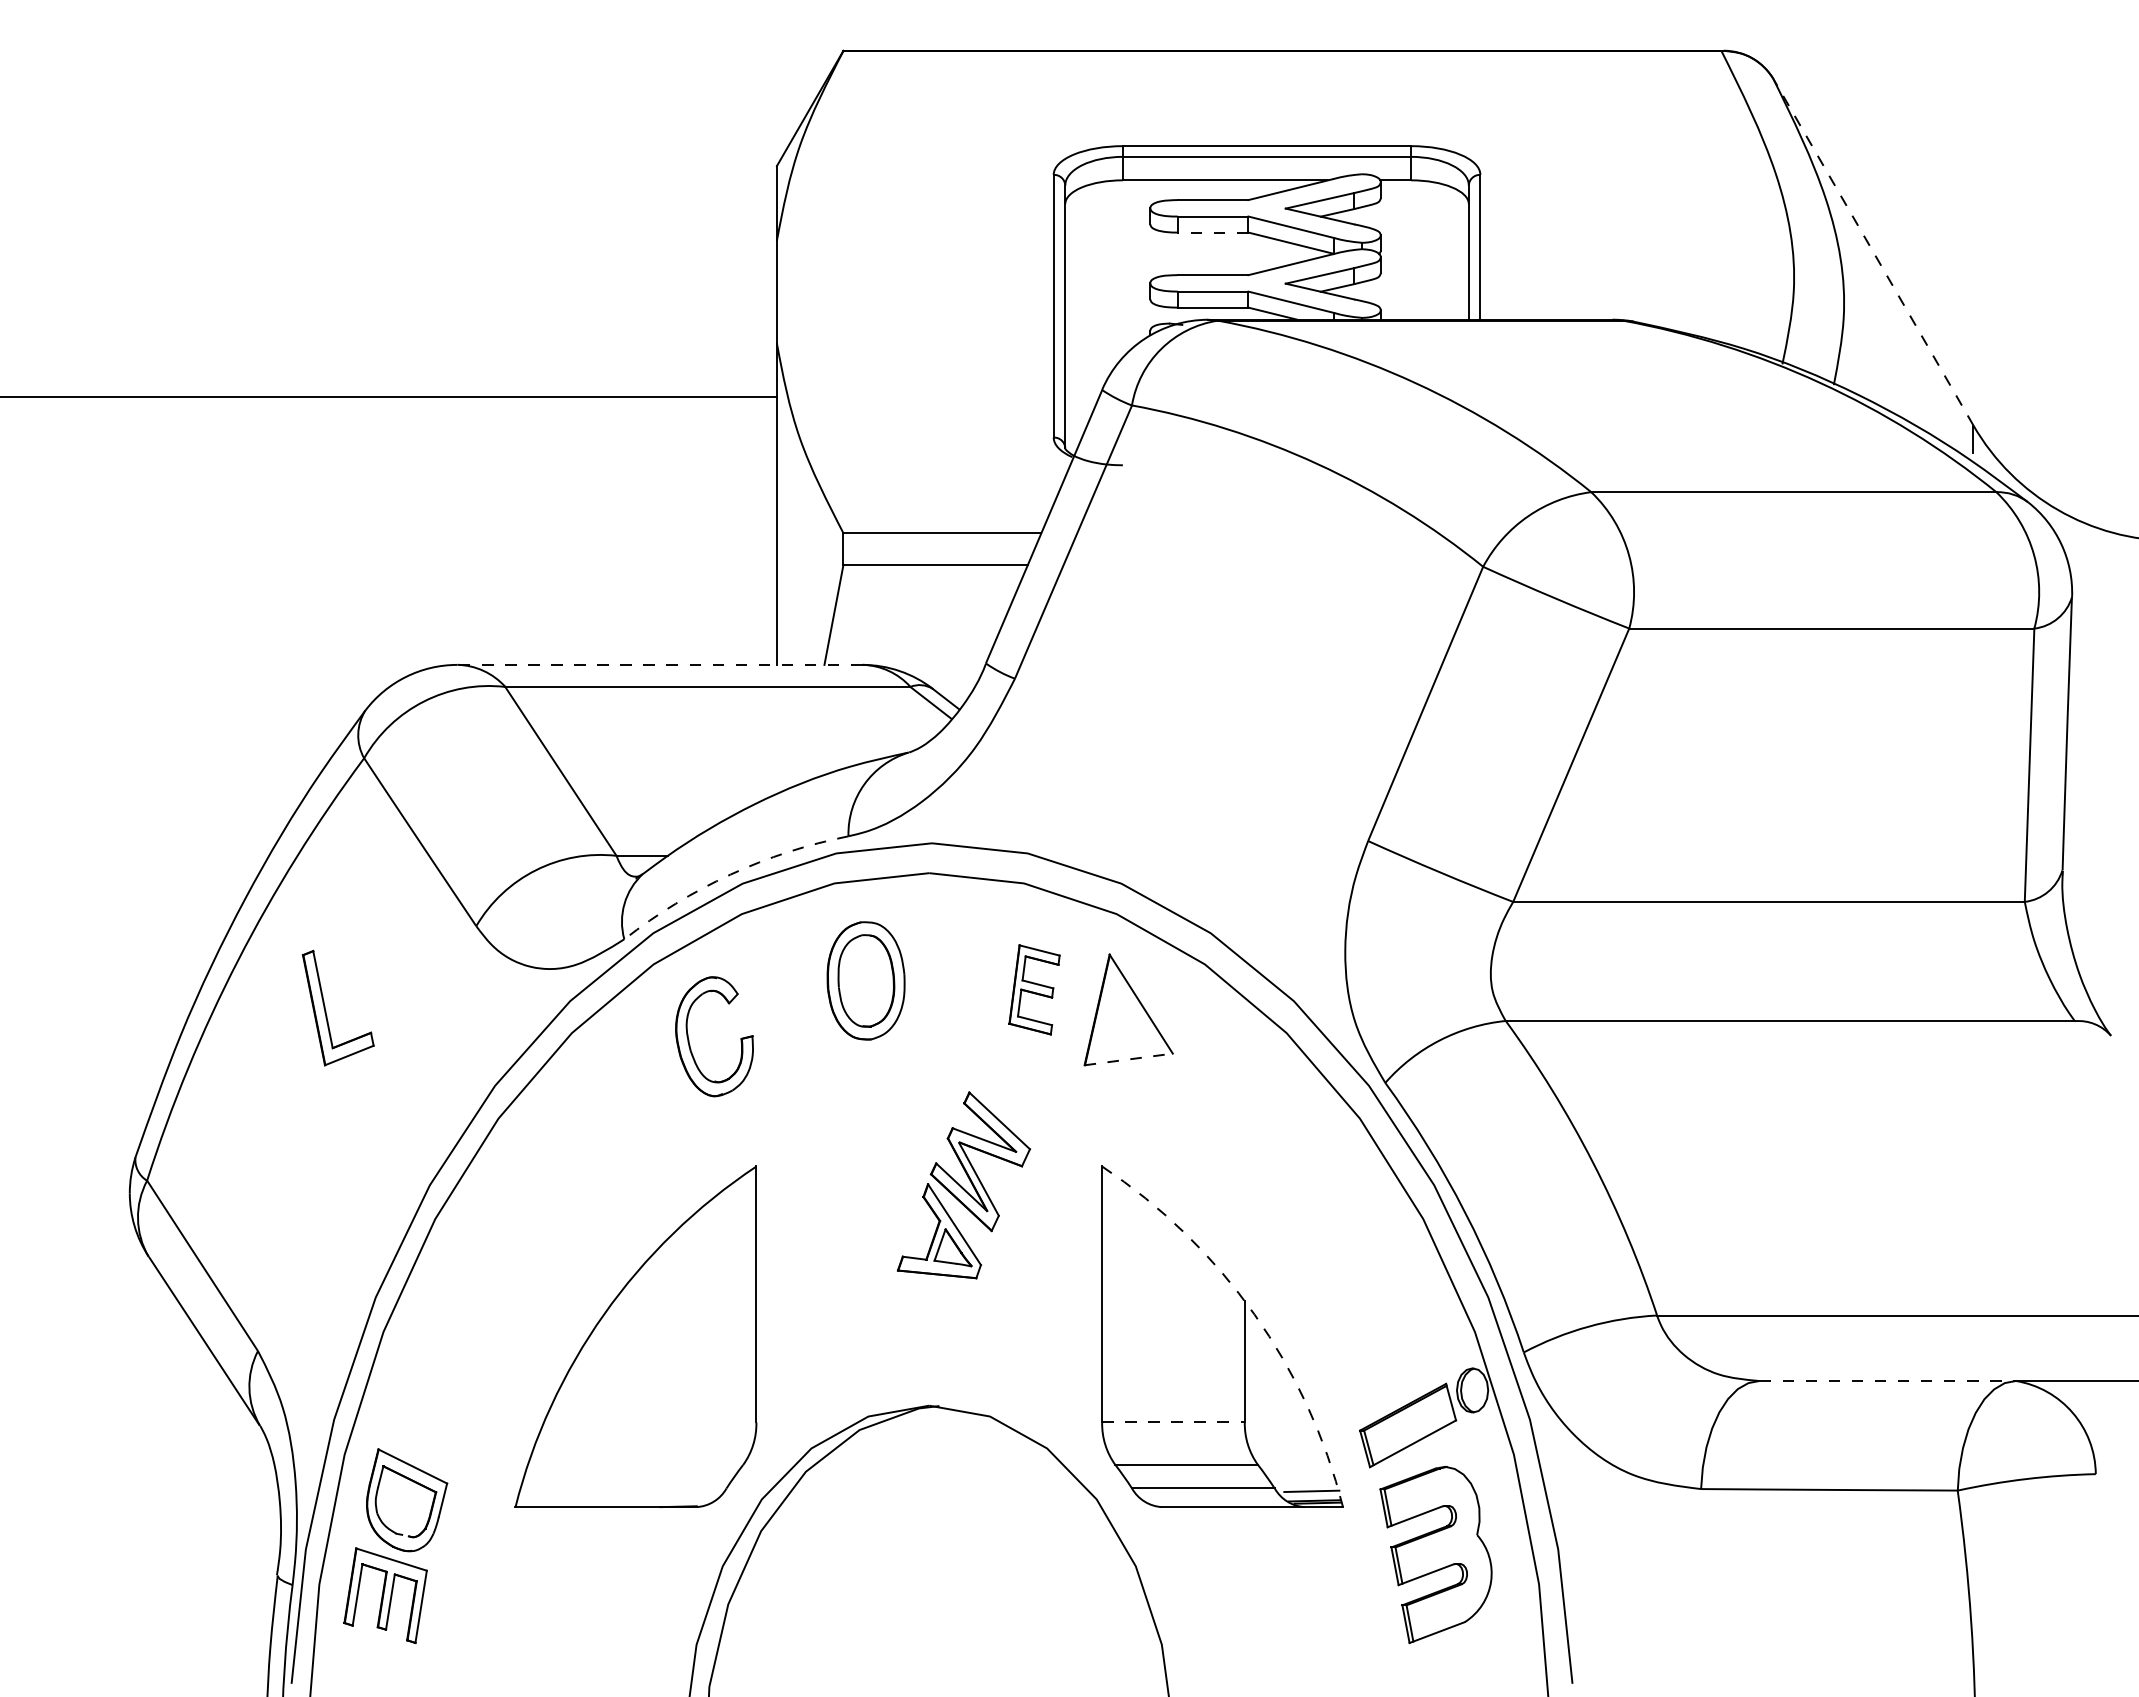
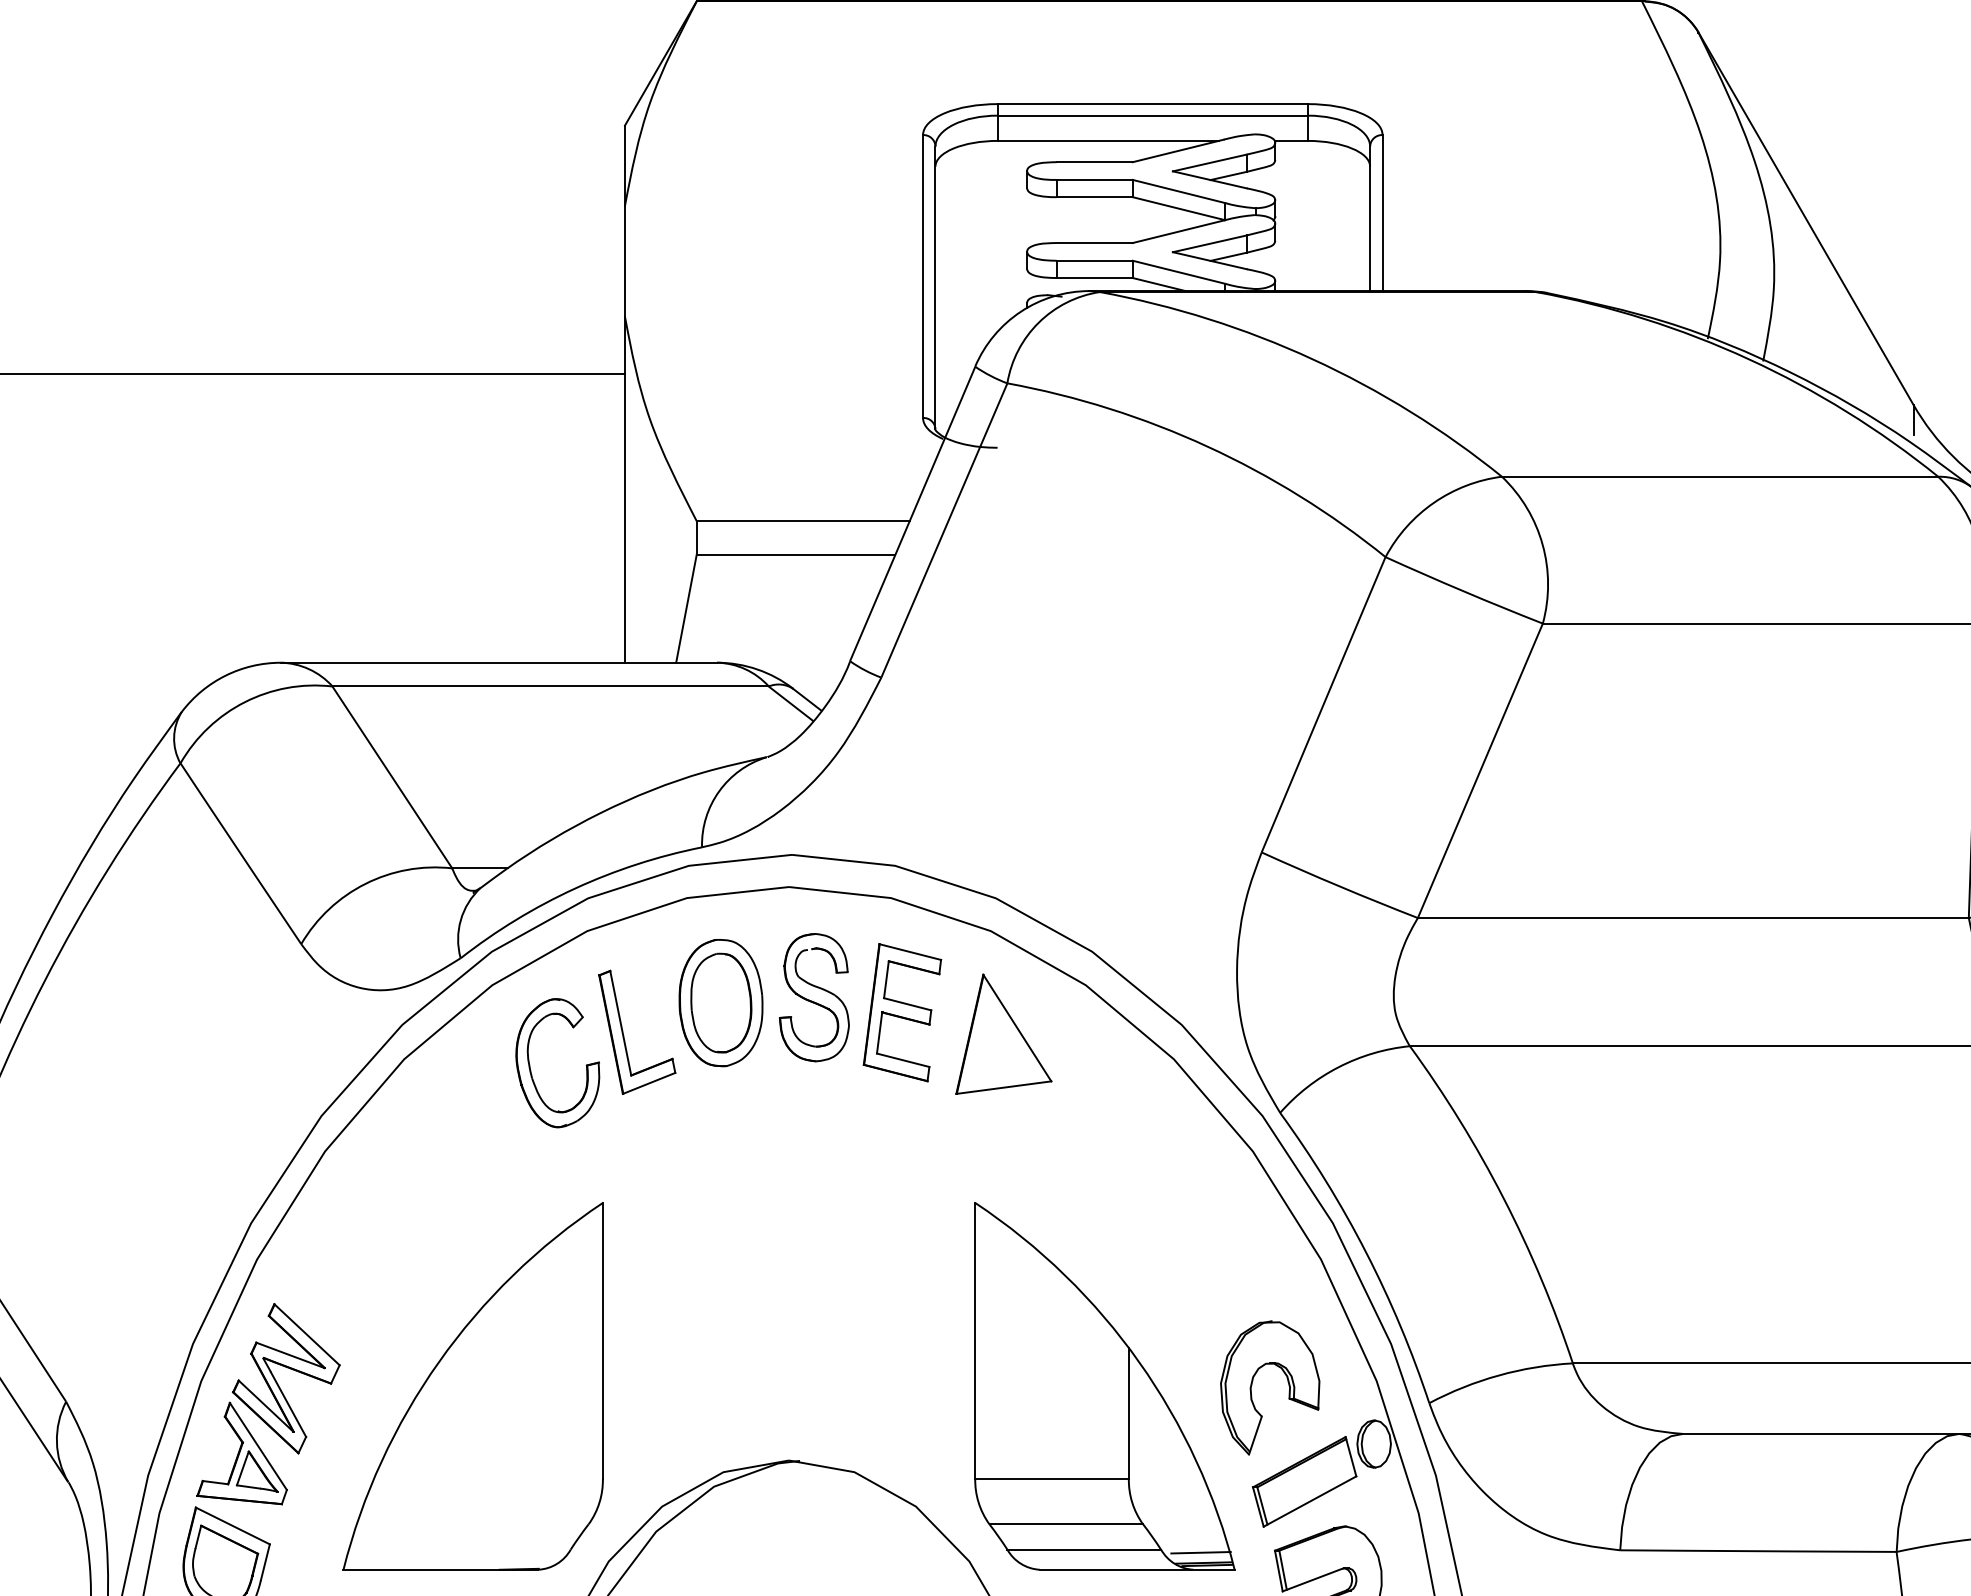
line: (1212, 232) -> (1094, 197), dashed -> solid
line: (1873, 252) -> (1805, 218), dashed -> solid
line: (659, 664) -> (498, 662), dashed -> solid
arc: (730, 874) -> (574, 888), dashed -> solid
part: (952, 975) -> (814, 997), added
part: (1034, 989) -> (902, 1012), size x1.43
part: (326, 1010) -> (624, 1034), moved
line: (1129, 1059) -> (1004, 1087), dashed -> solid
part: (963, 1185) -> (268, 1404), moved
arc: (1254, 1314) -> (1139, 1362), dashed -> solid
part: (1359, 1337) -> (1252, 1387), added
line: (1888, 1381) -> (1822, 1434), dashed -> solid
line: (1174, 1422) -> (1053, 1478), dashed -> solid

